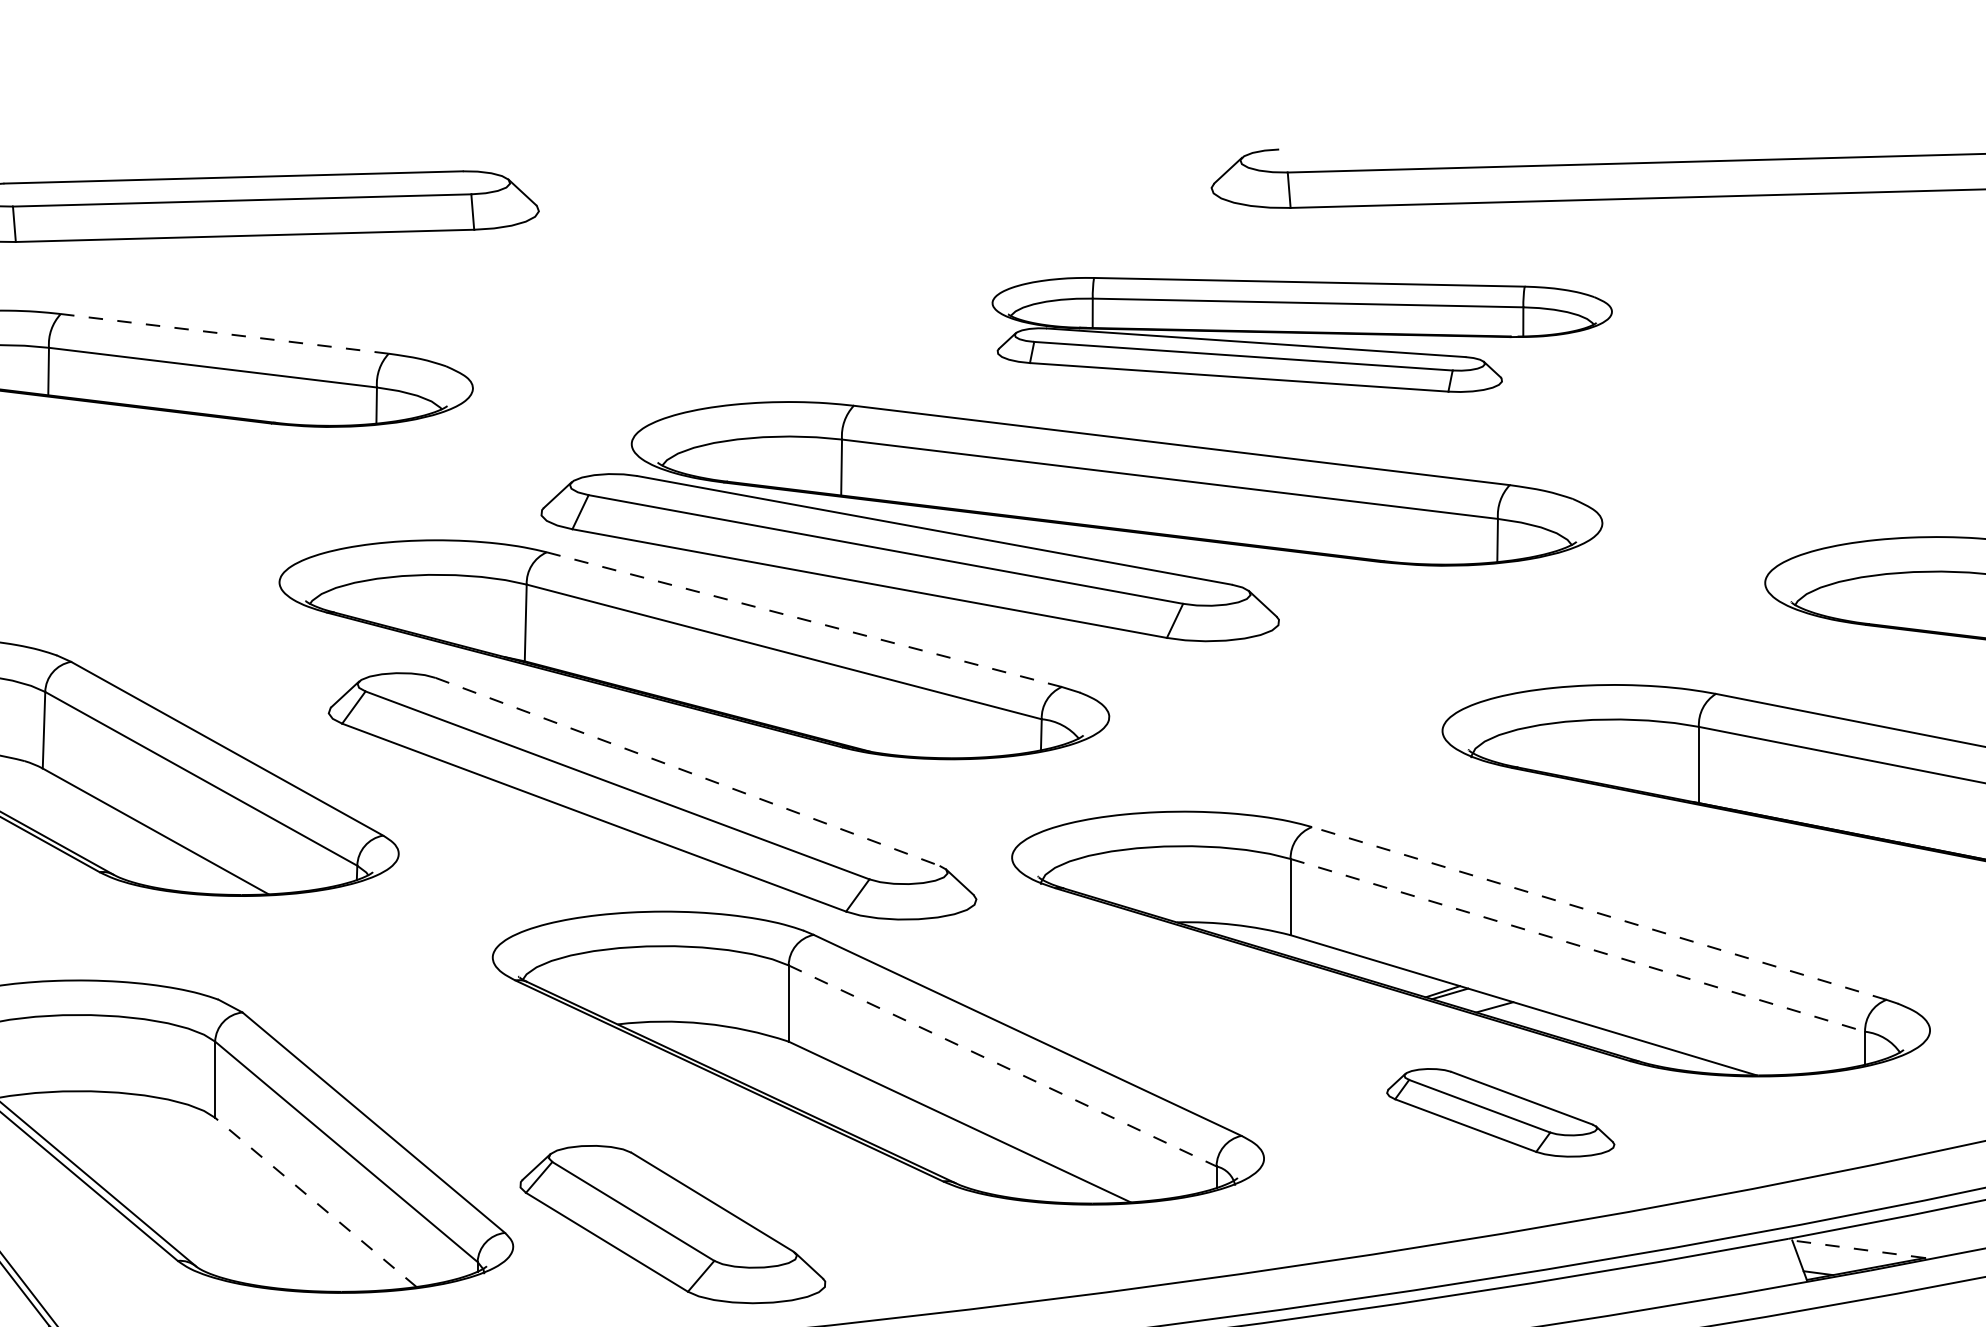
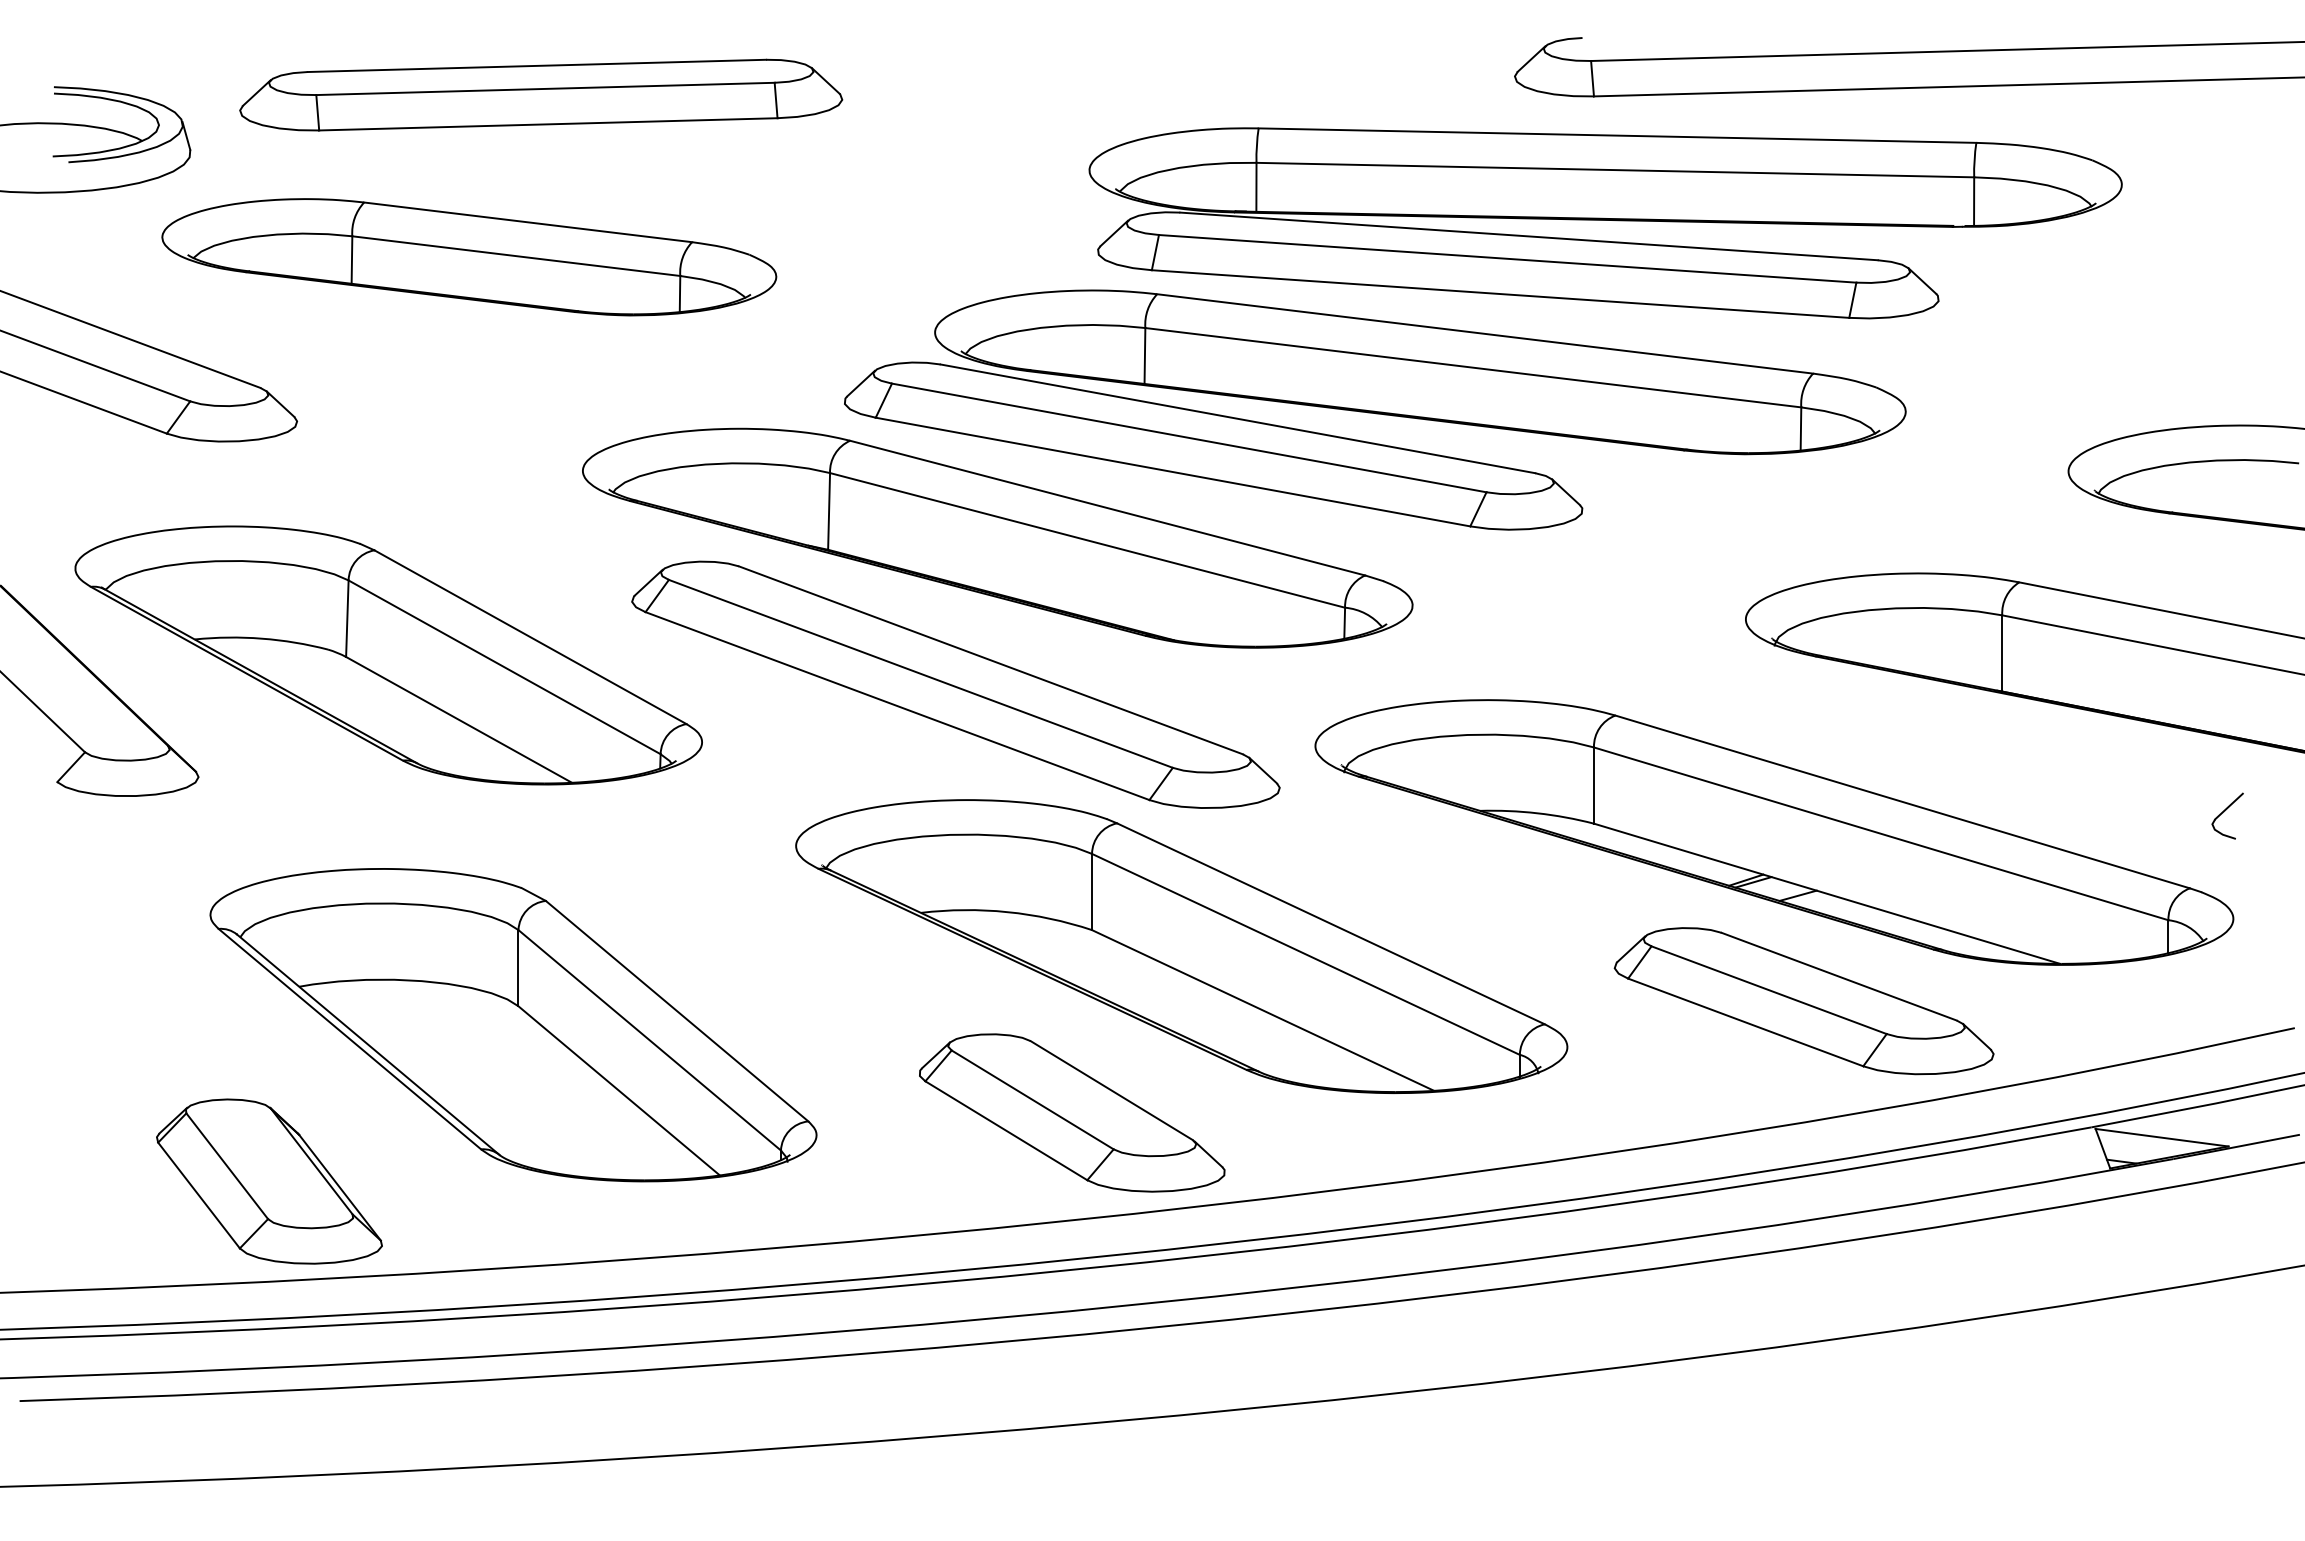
line: (224, 334) -> (527, 222), dashed -> solid
part: (1302, 335) -> (1605, 223), size x1.67
line: (804, 620) -> (1107, 508), dashed -> solid
line: (688, 772) -> (991, 660), dashed -> solid
line: (1599, 913) -> (1902, 801), dashed -> solid
part: (1924, 927) -> (2227, 815), added
line: (1578, 945) -> (1881, 833), dashed -> solid
line: (1003, 1066) -> (1306, 954), dashed -> solid
part: (1500, 1113) -> (1803, 1001), size x1.67
line: (315, 1202) -> (618, 1090), dashed -> solid
part: (673, 1224) -> (1072, 1112), moved
line: (1858, 1249) -> (2161, 1137), dashed -> solid

